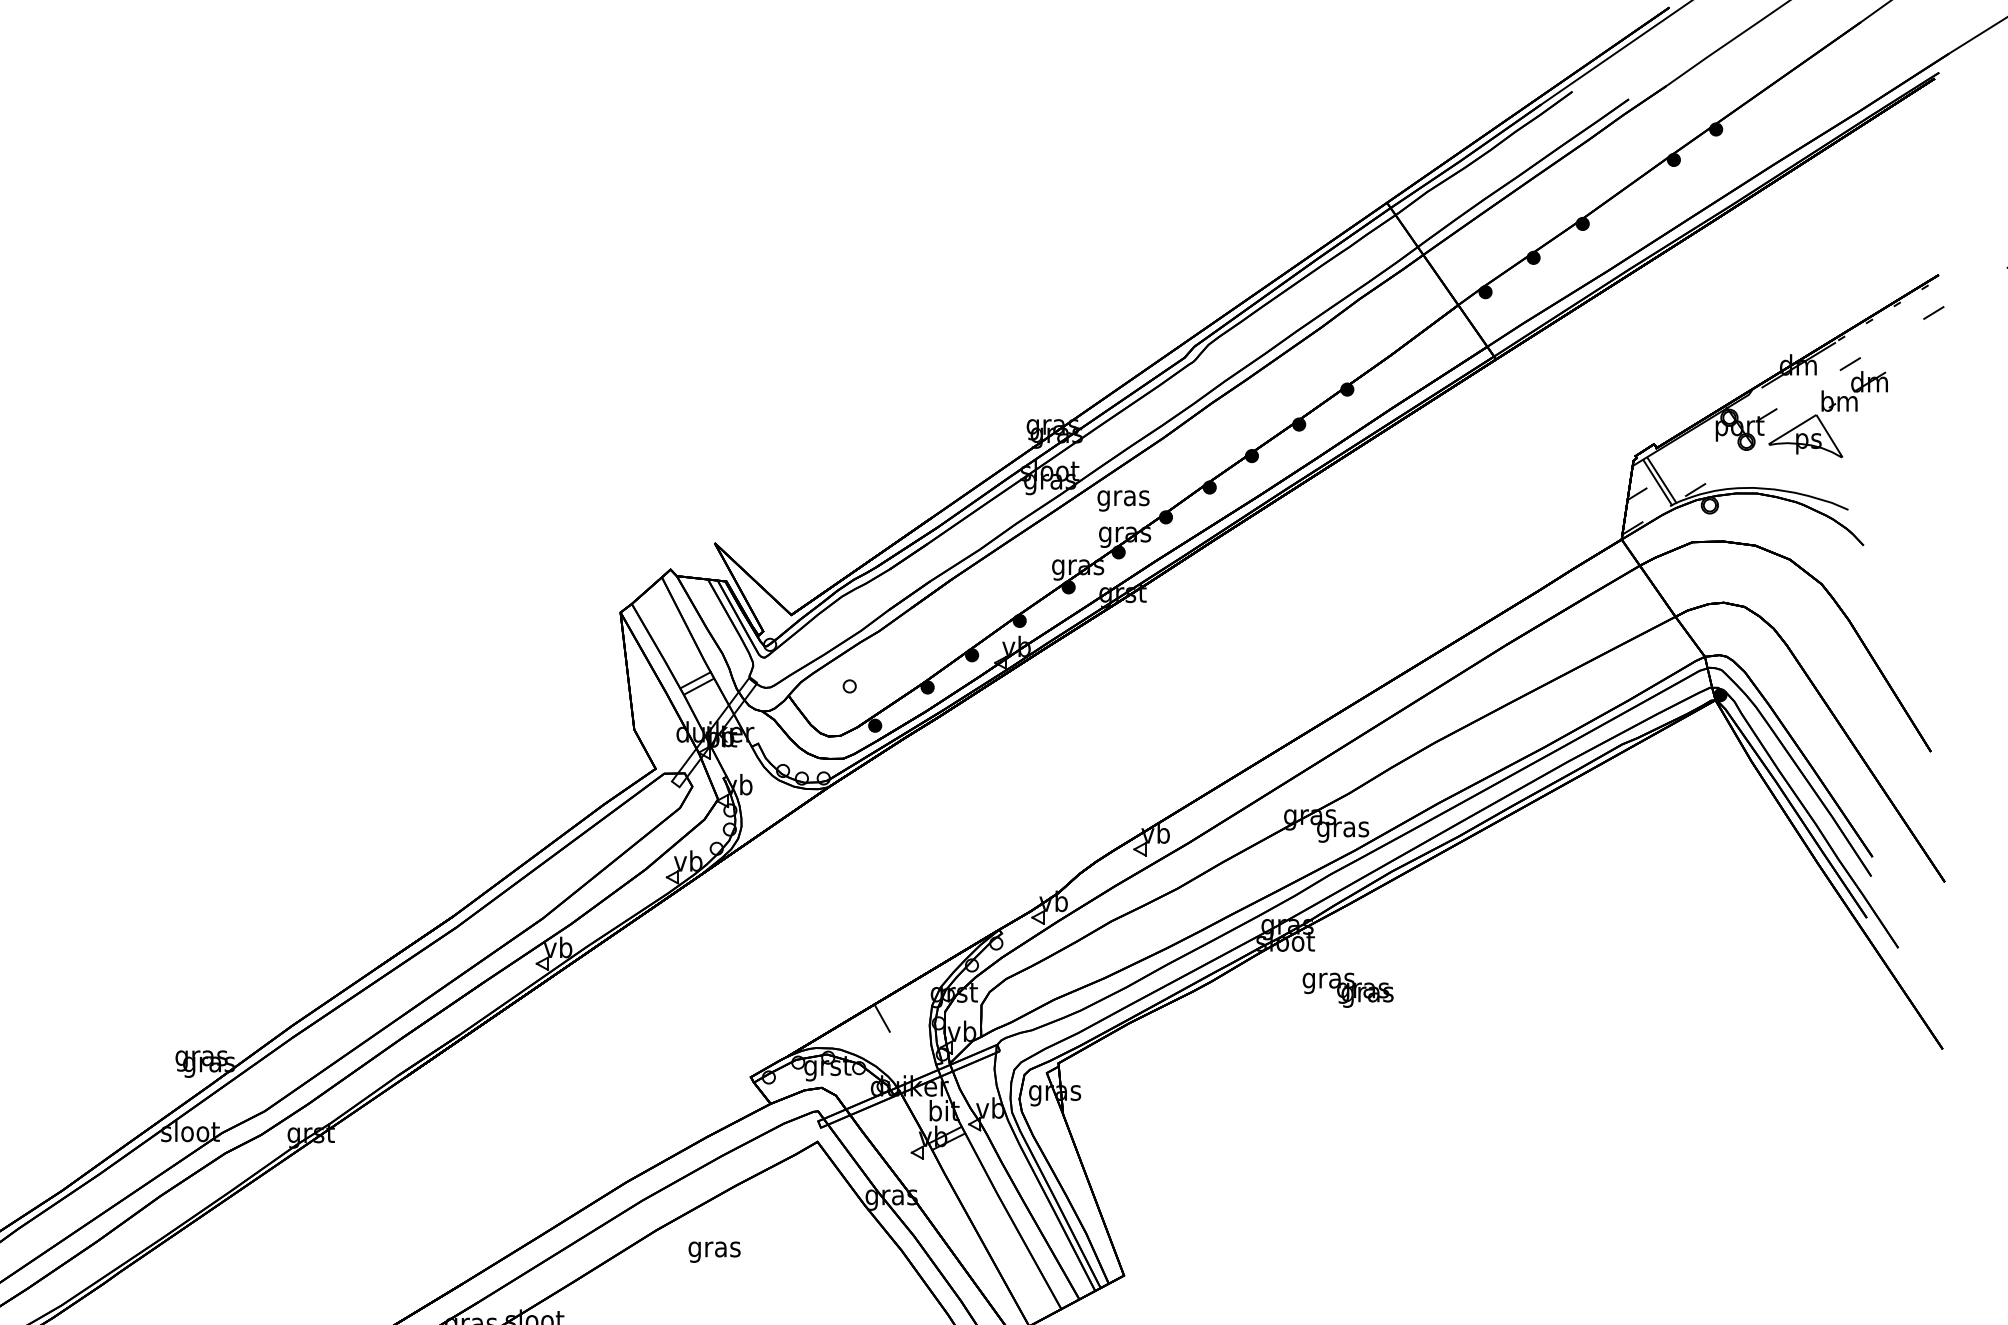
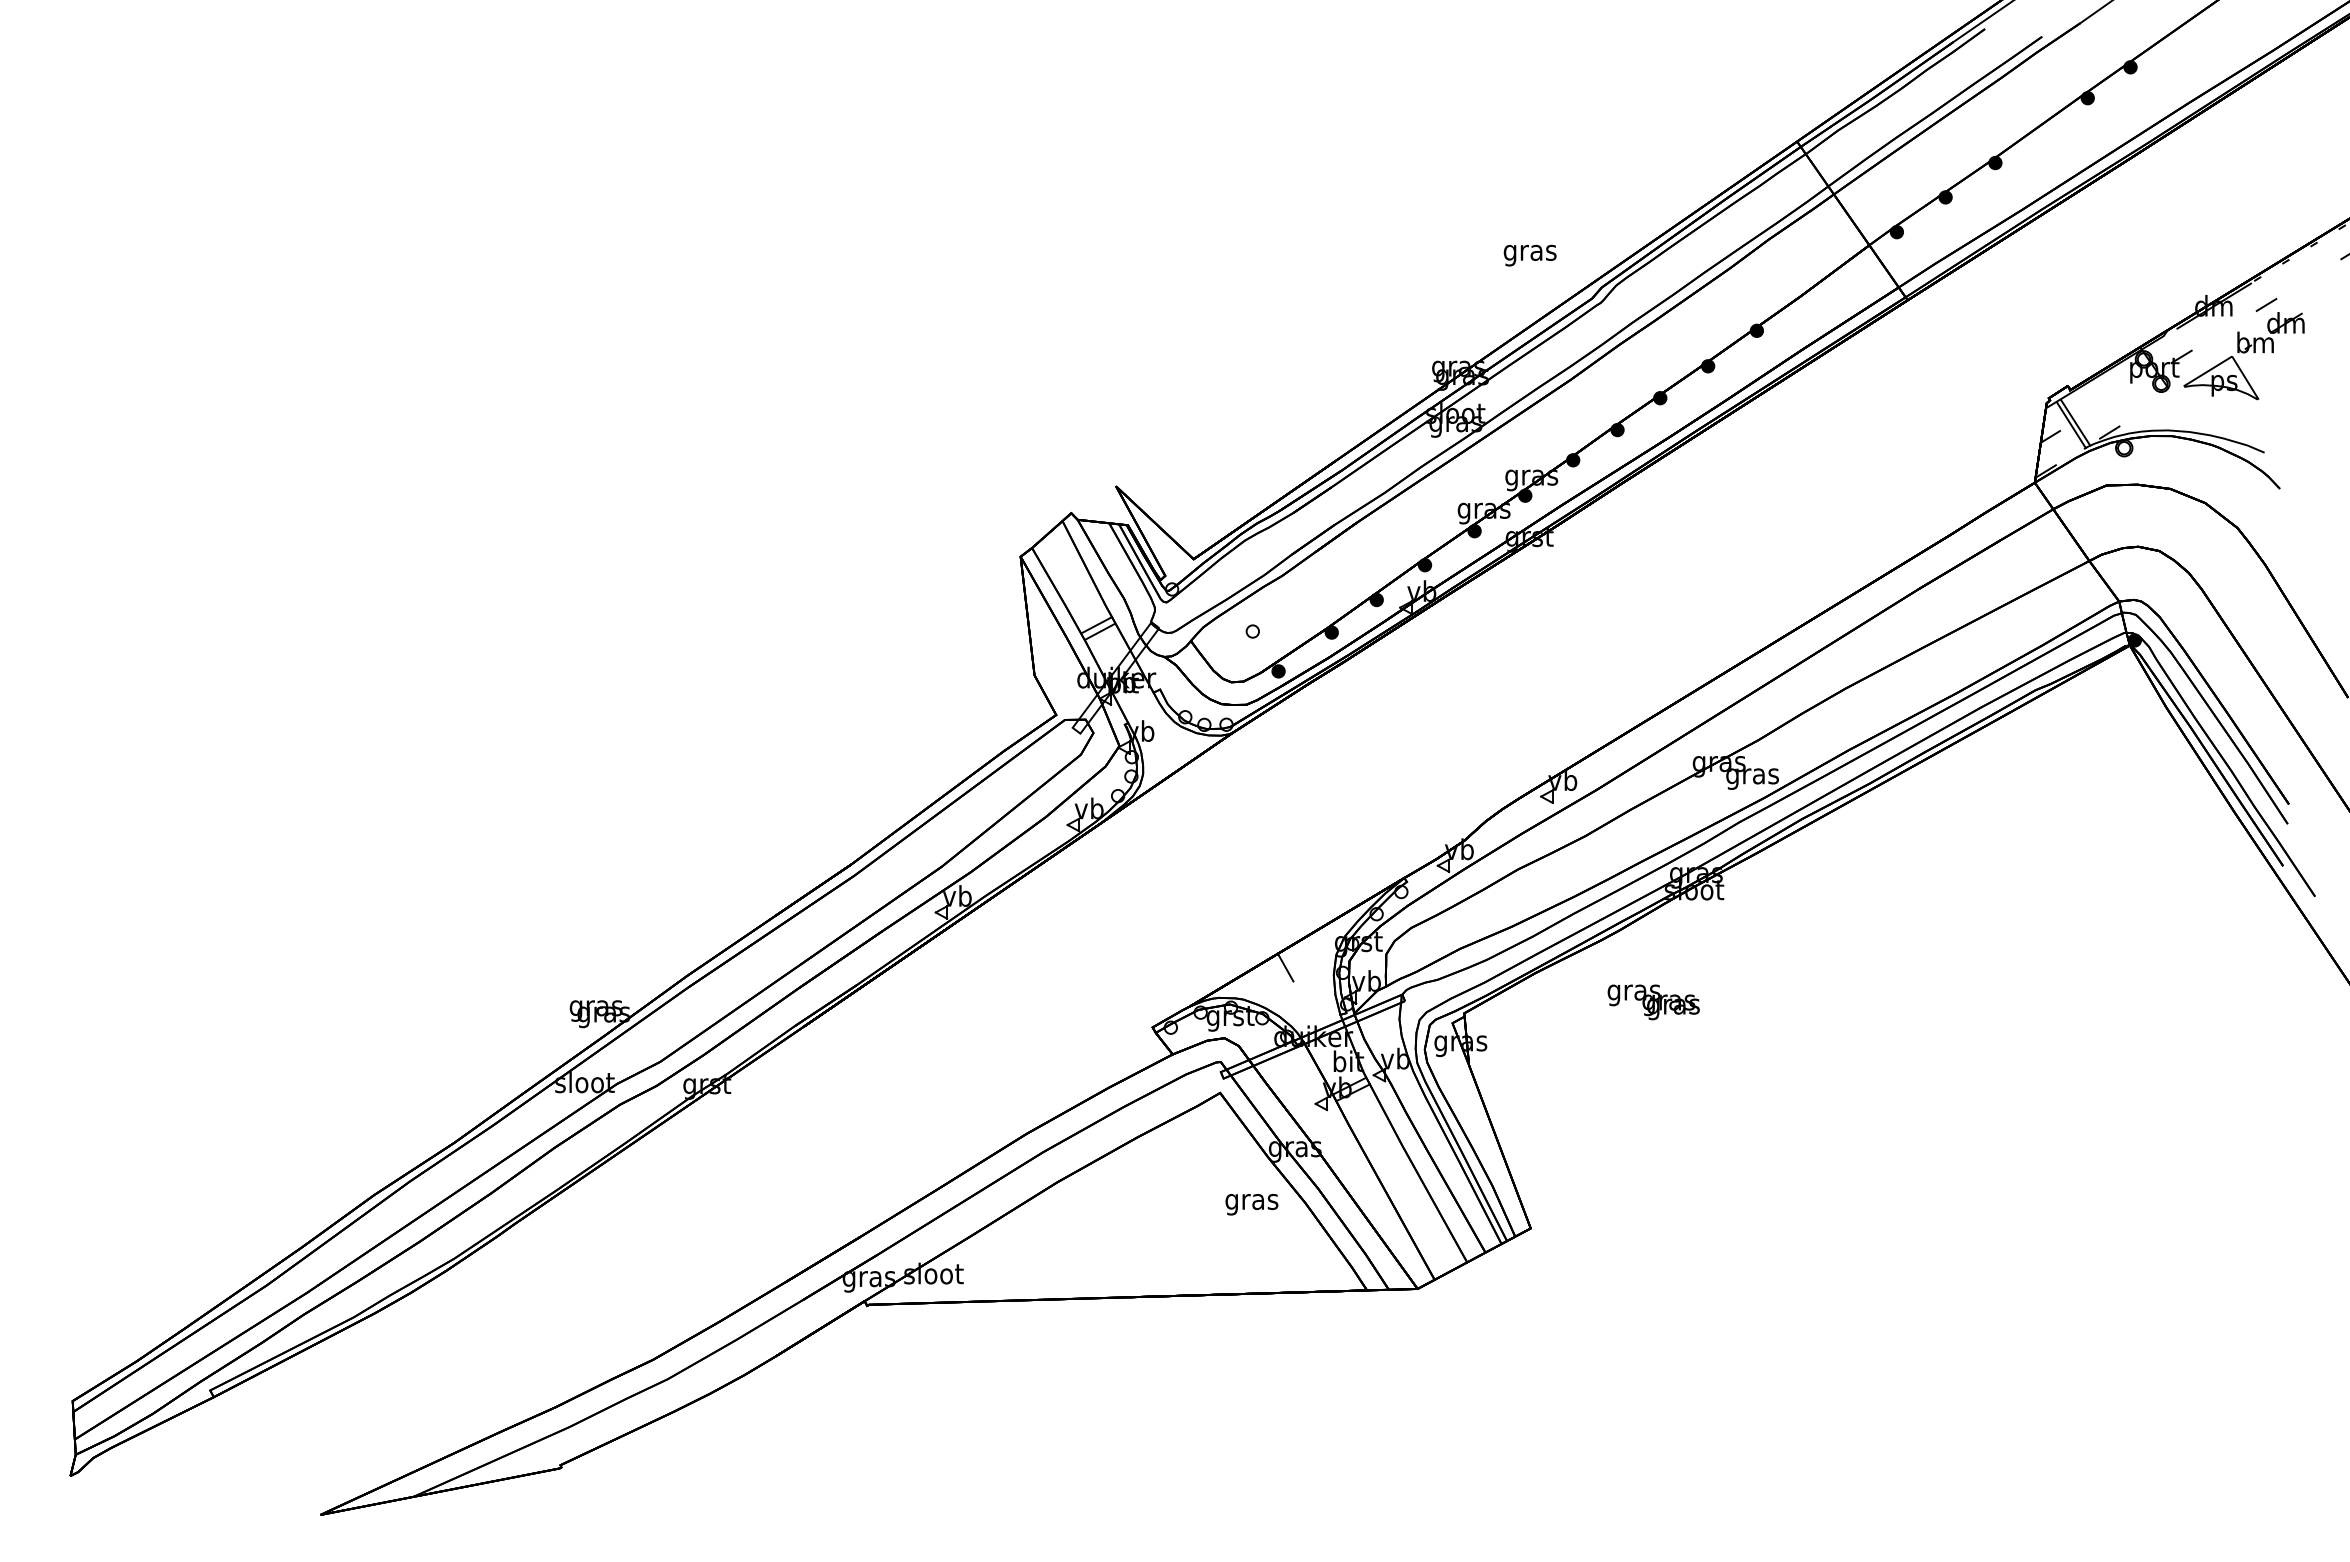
text: (1122, 500) -> (1529, 255), moved
text: (1347, 990) -> (1653, 1002), moved
text: (714, 1251) -> (1251, 1204), moved

